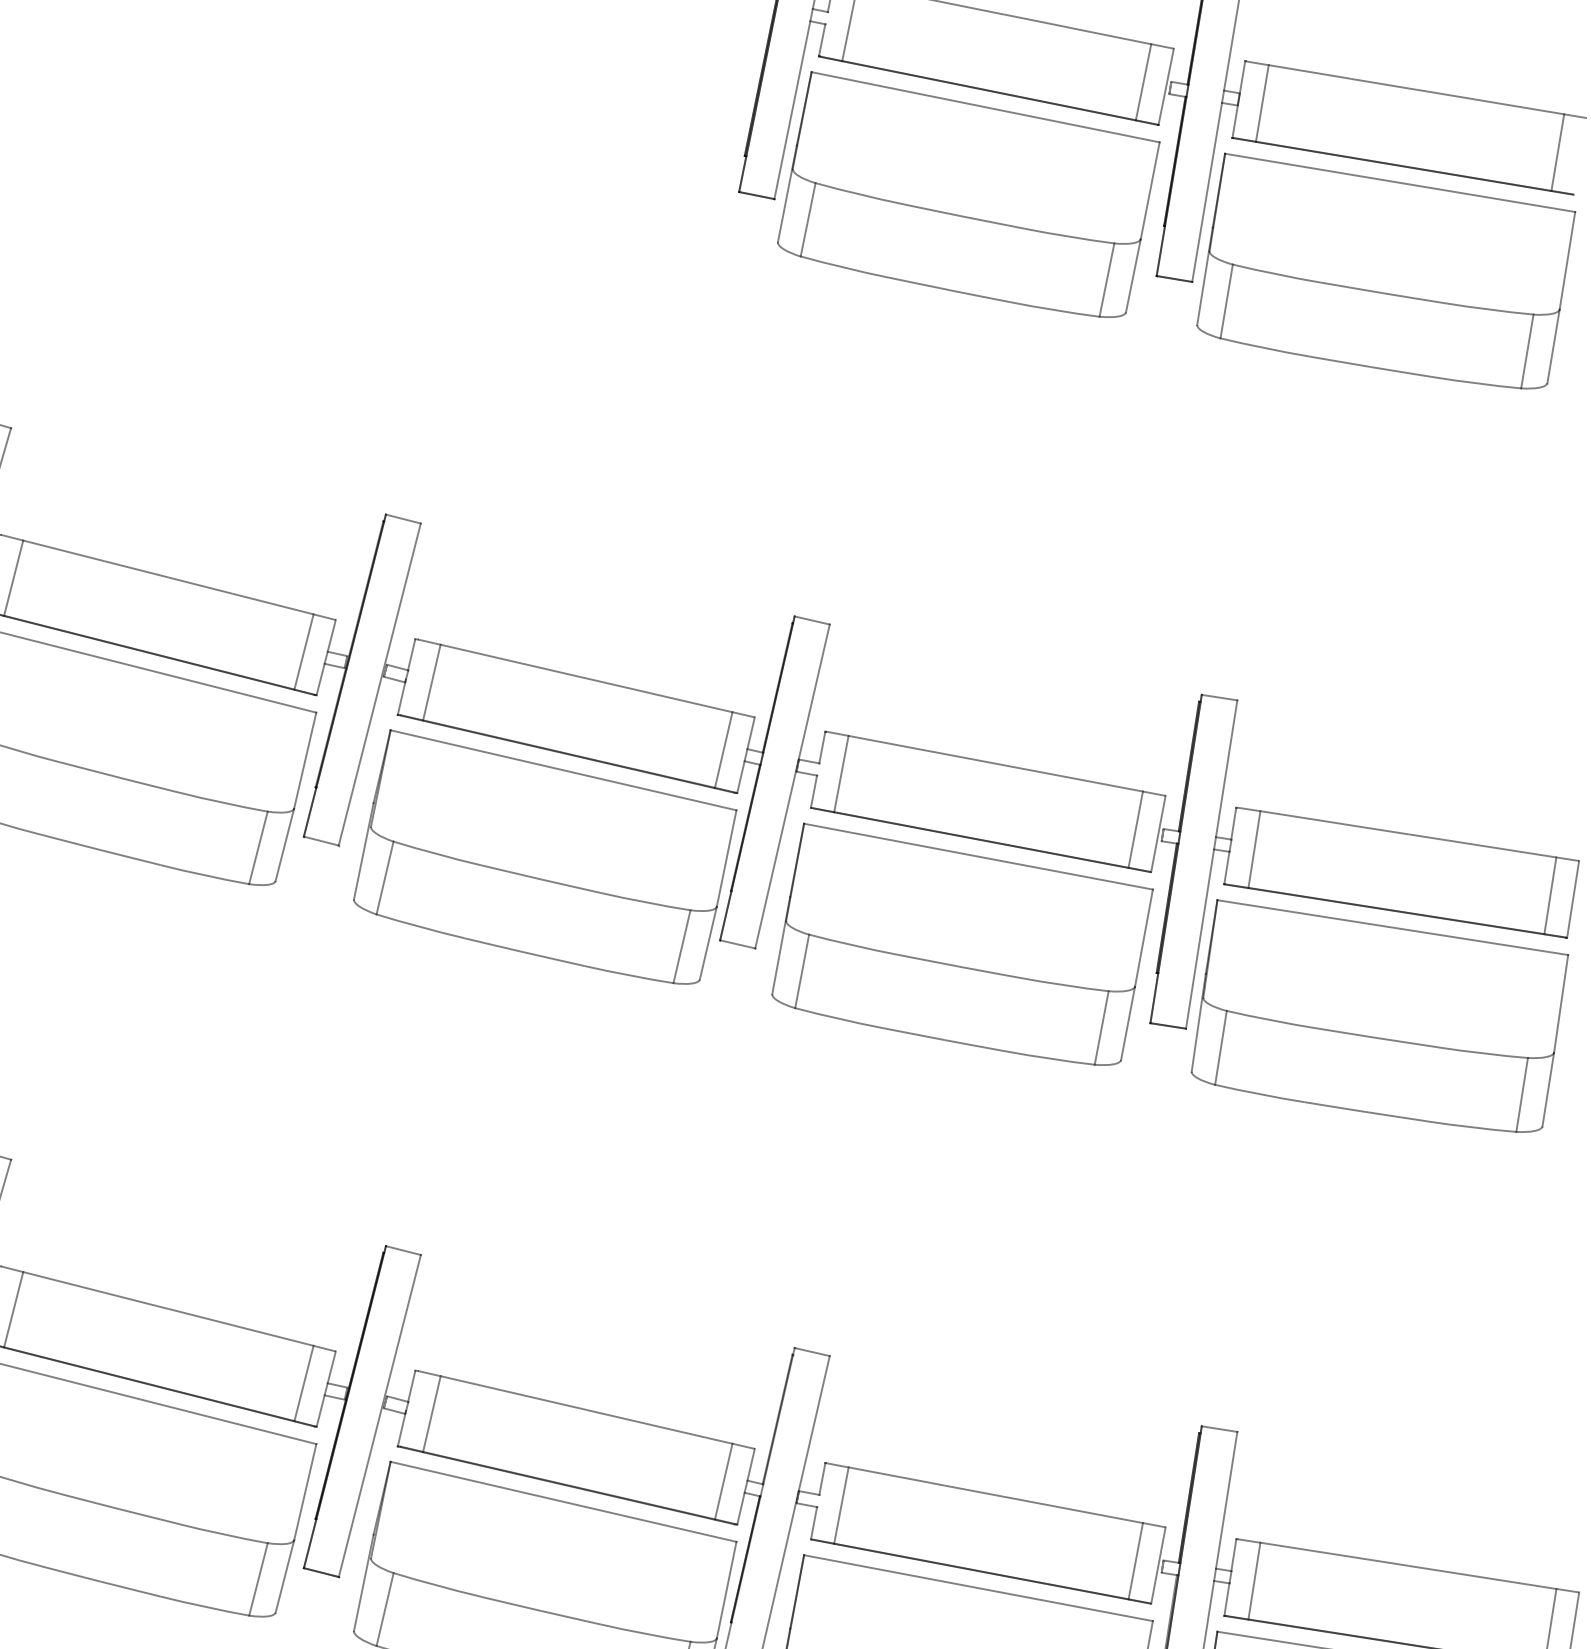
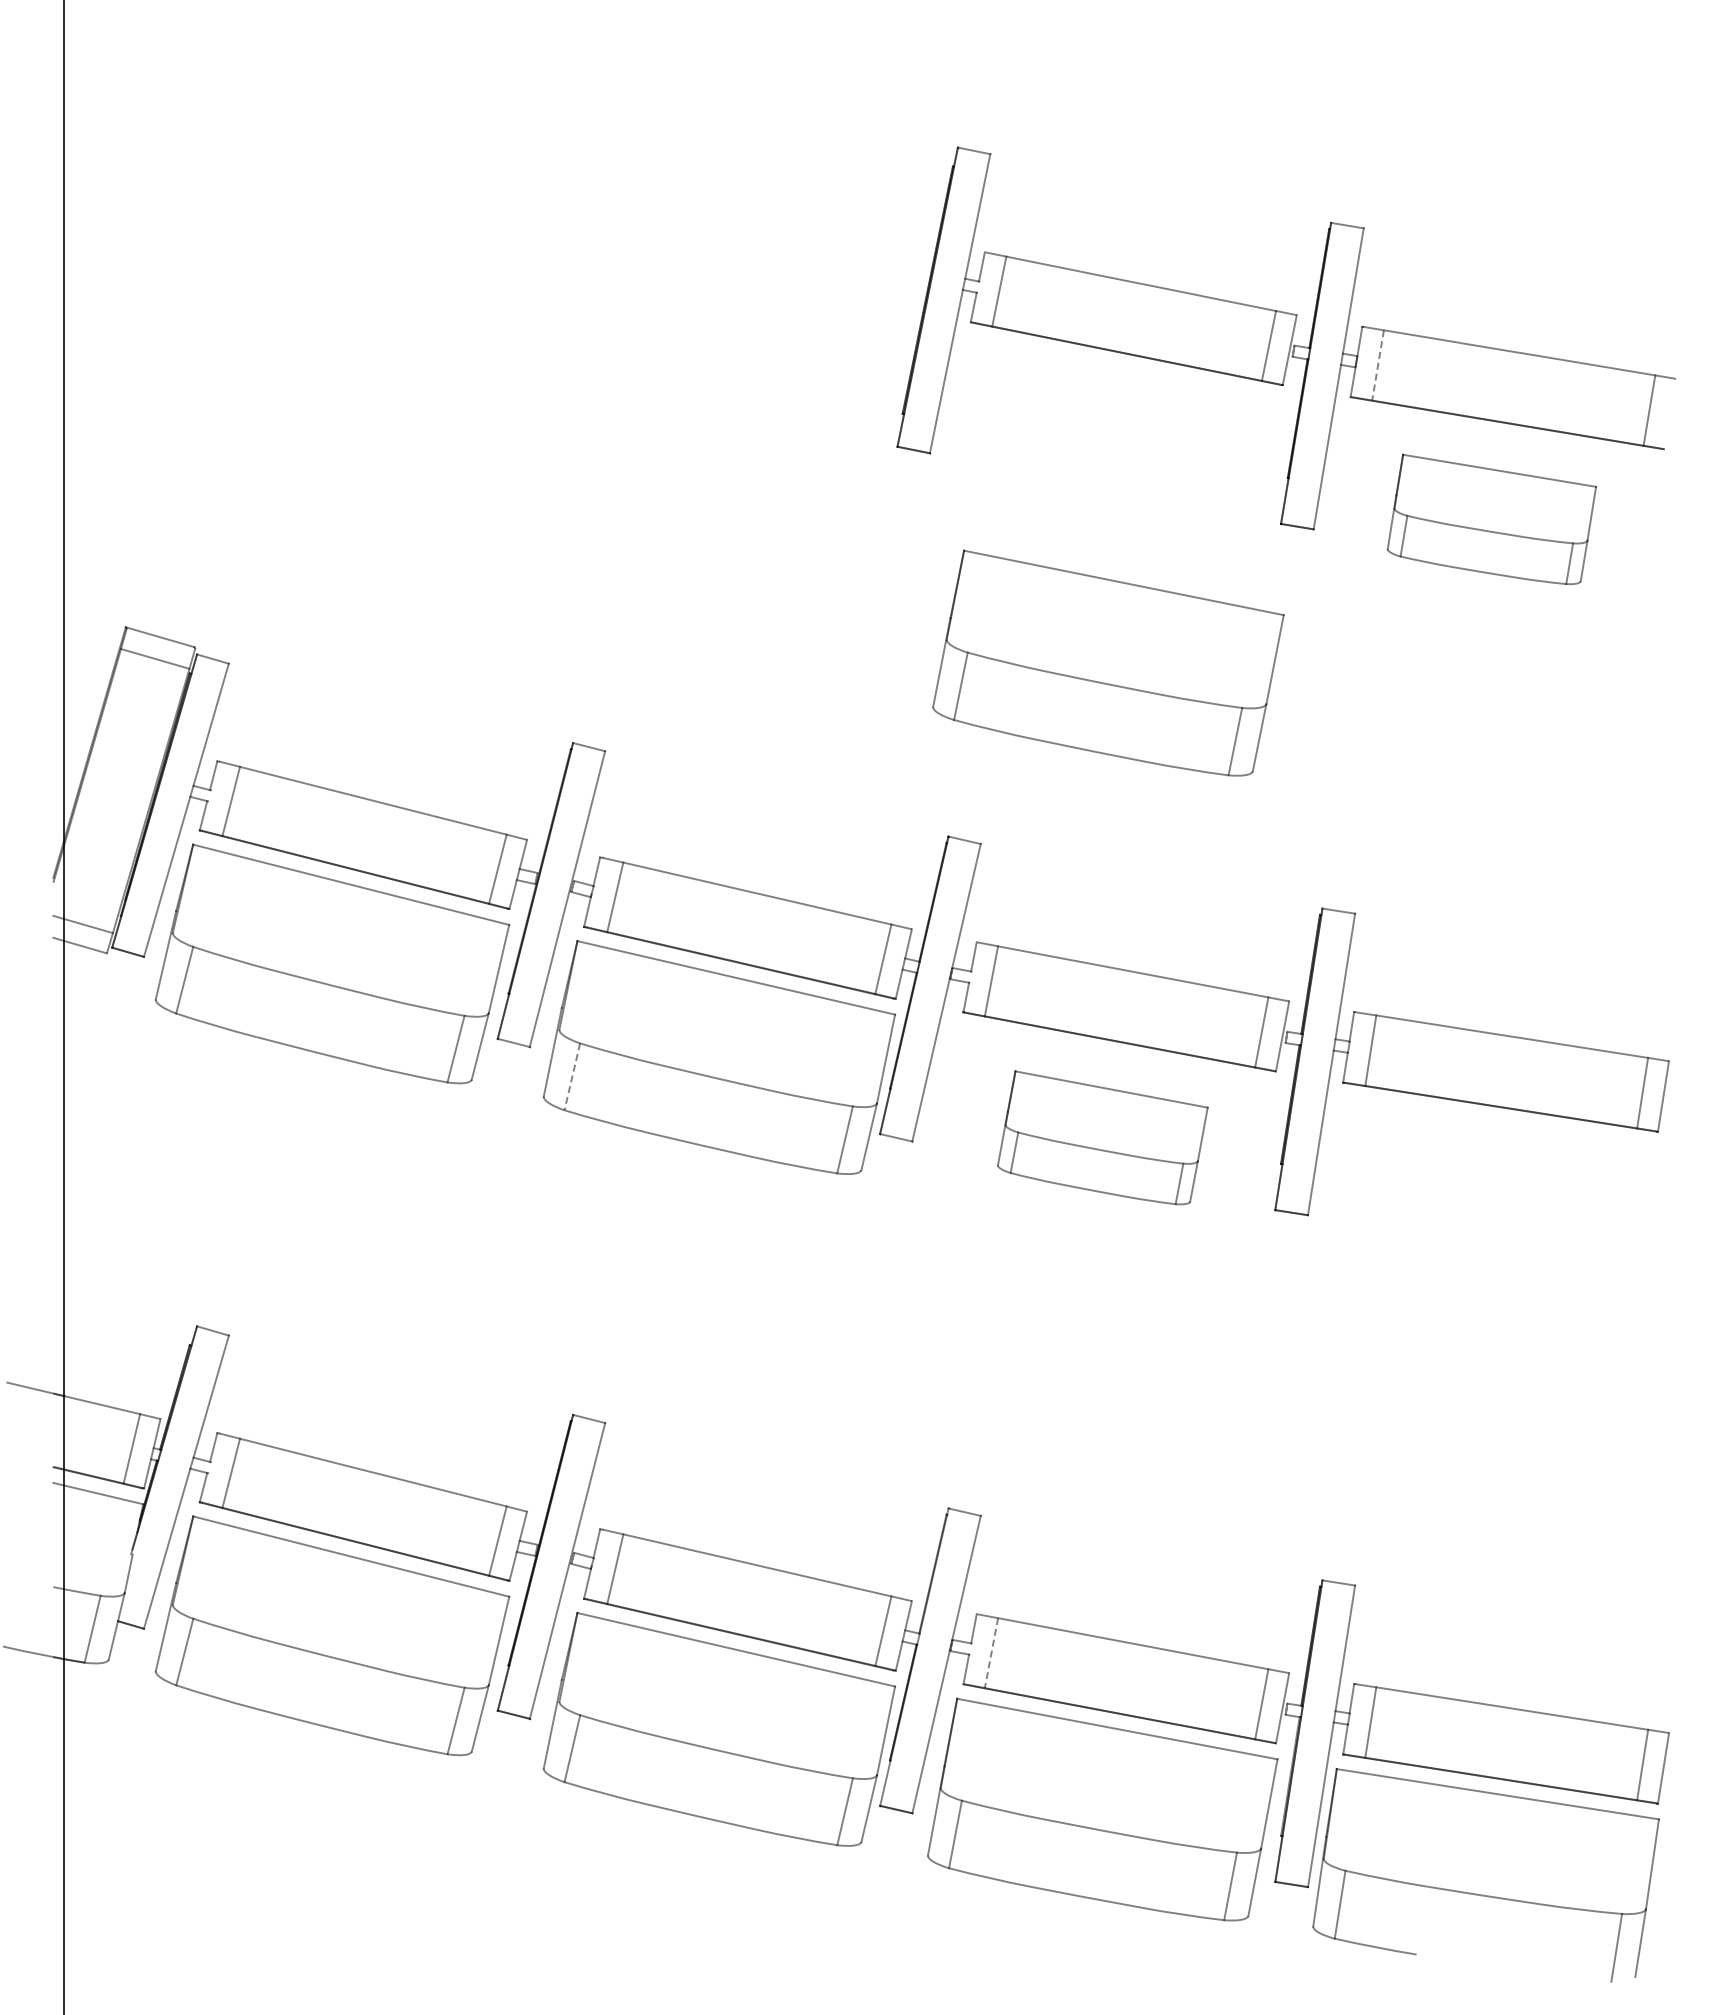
line: (1262, 103) -> (1378, 365), solid -> dashed
part: (968, 193) -> (1108, 662), moved
part: (1385, 271) -> (1491, 519), size x0.6
line: (385, 878) -> (572, 1077), solid -> dashed
part: (962, 944) -> (1102, 1137), size x0.6
part: (1379, 1015) -> (1485, 1203), removed
line: (841, 1505) -> (991, 1653), solid -> dashed

